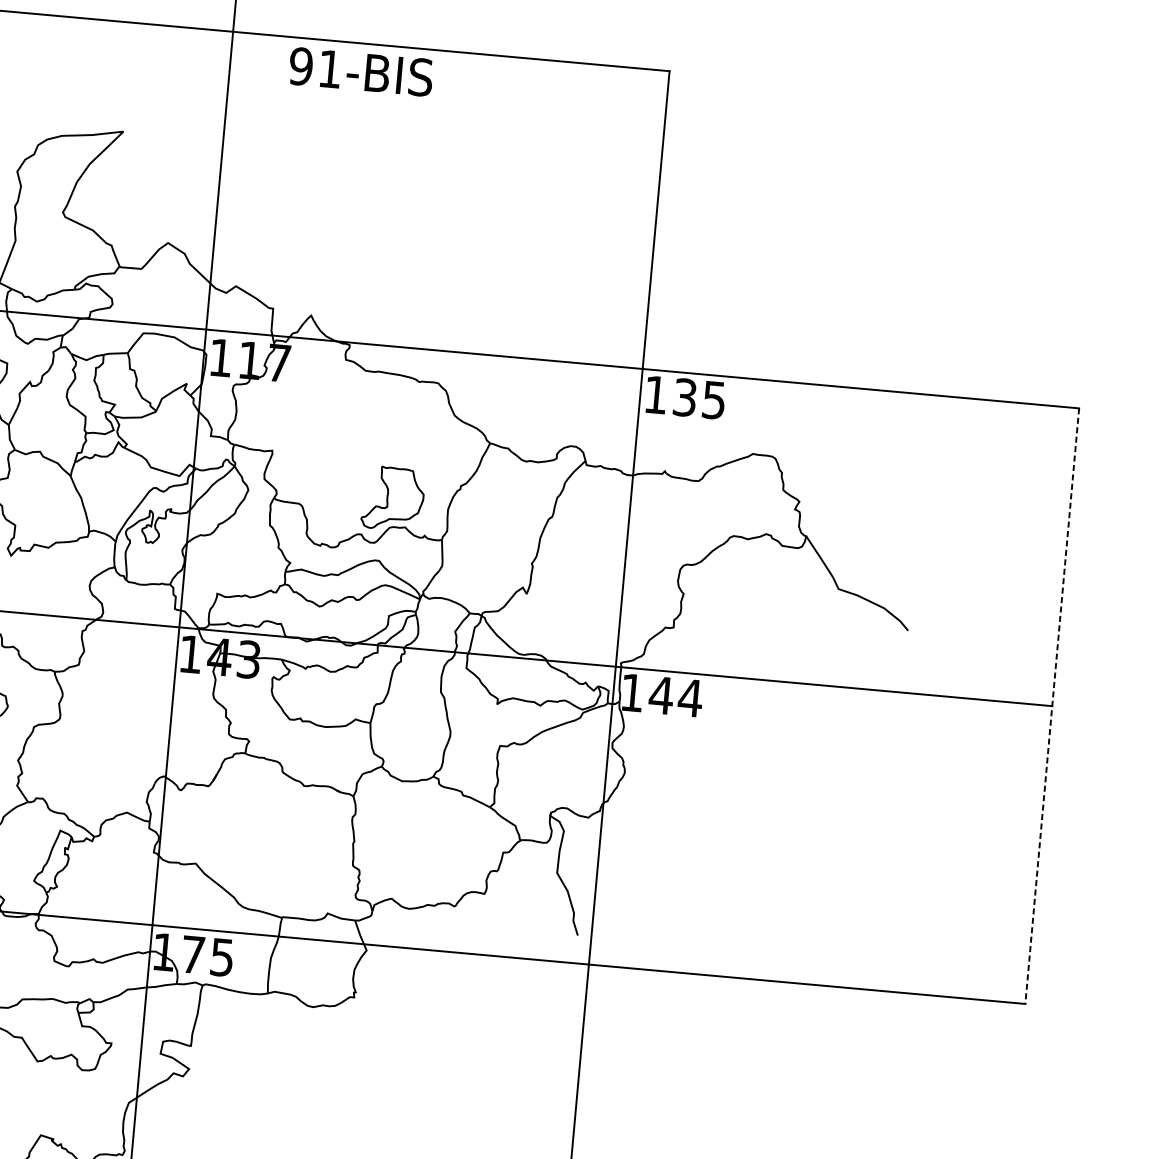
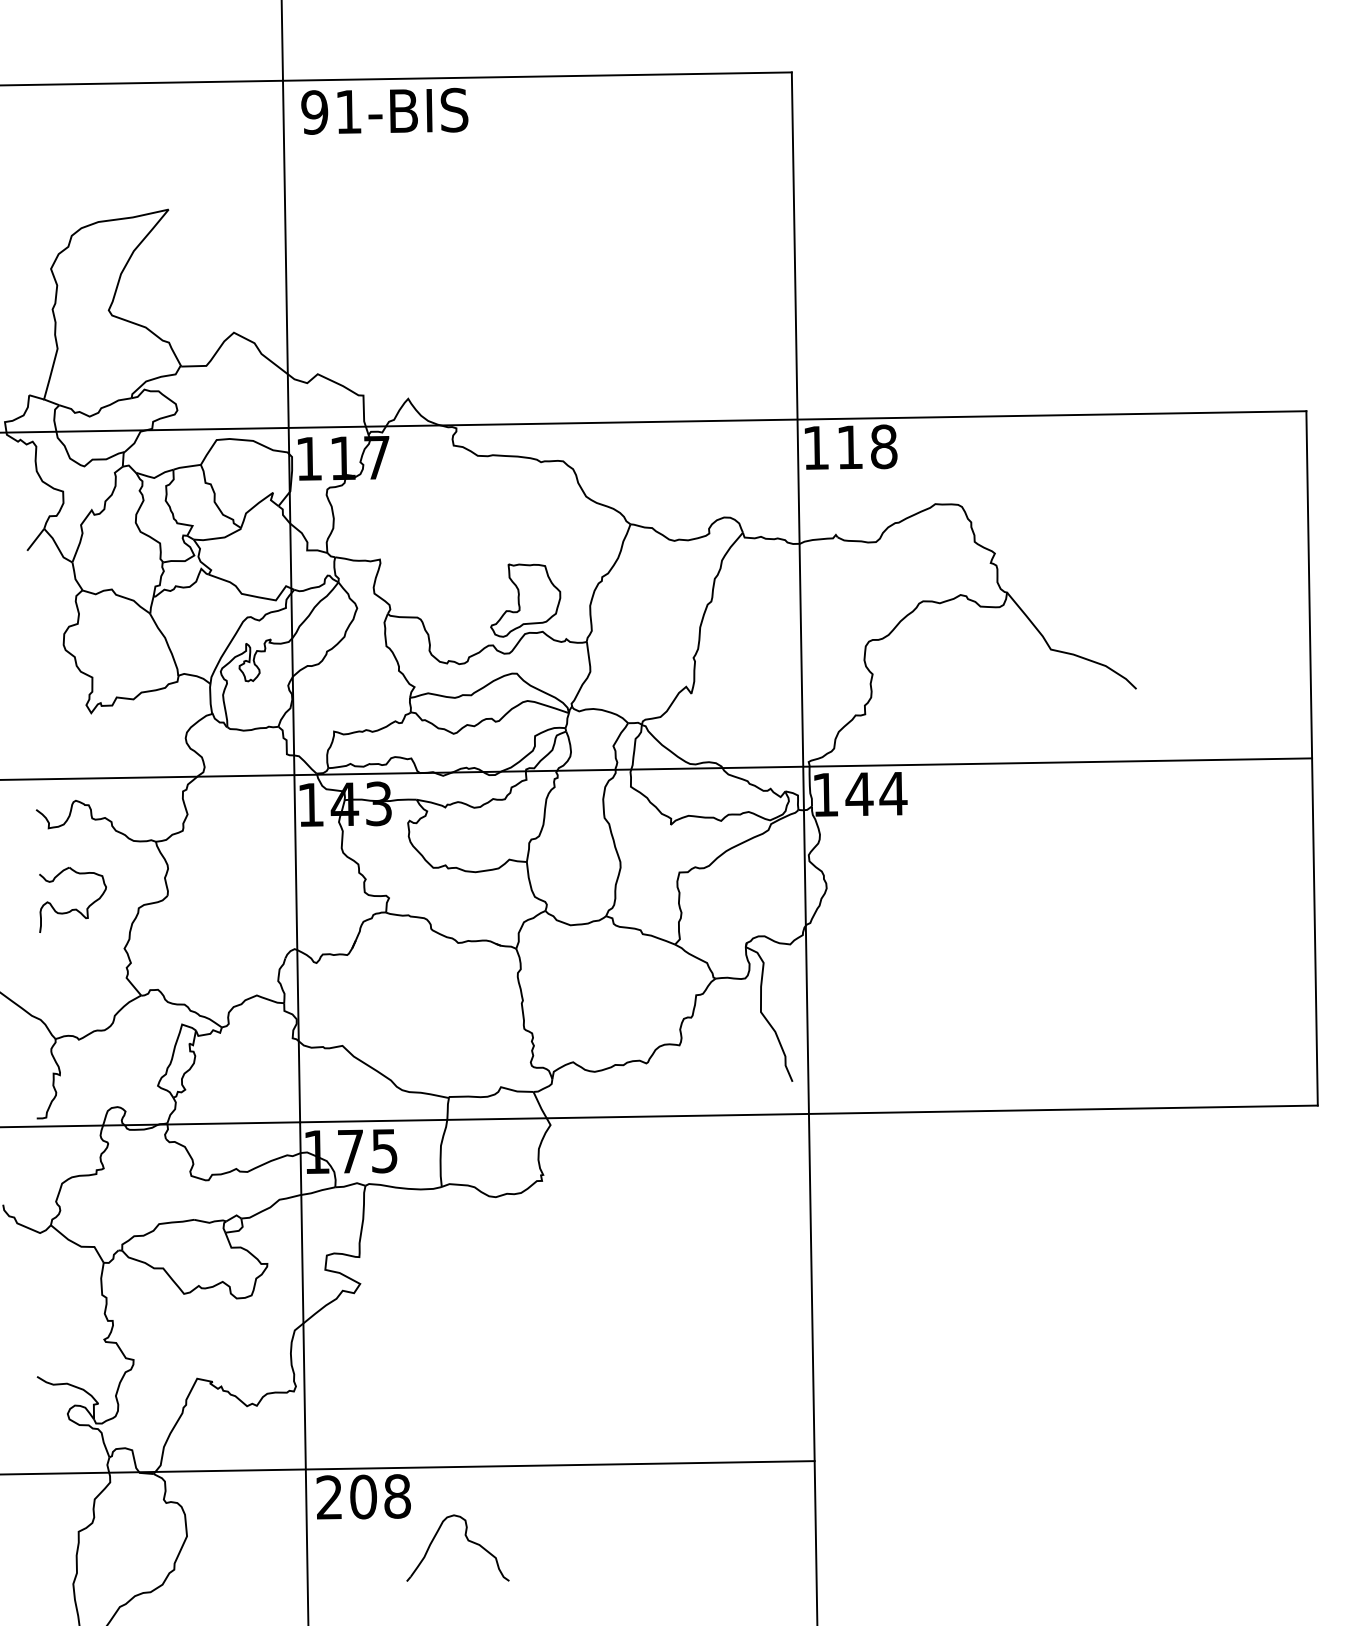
text: (360, 71) -> (384, 110), moved
text: (700, 398) -> (867, 446), 135 -> 118
line: (1052, 706) -> (1312, 758), dashed -> solid

